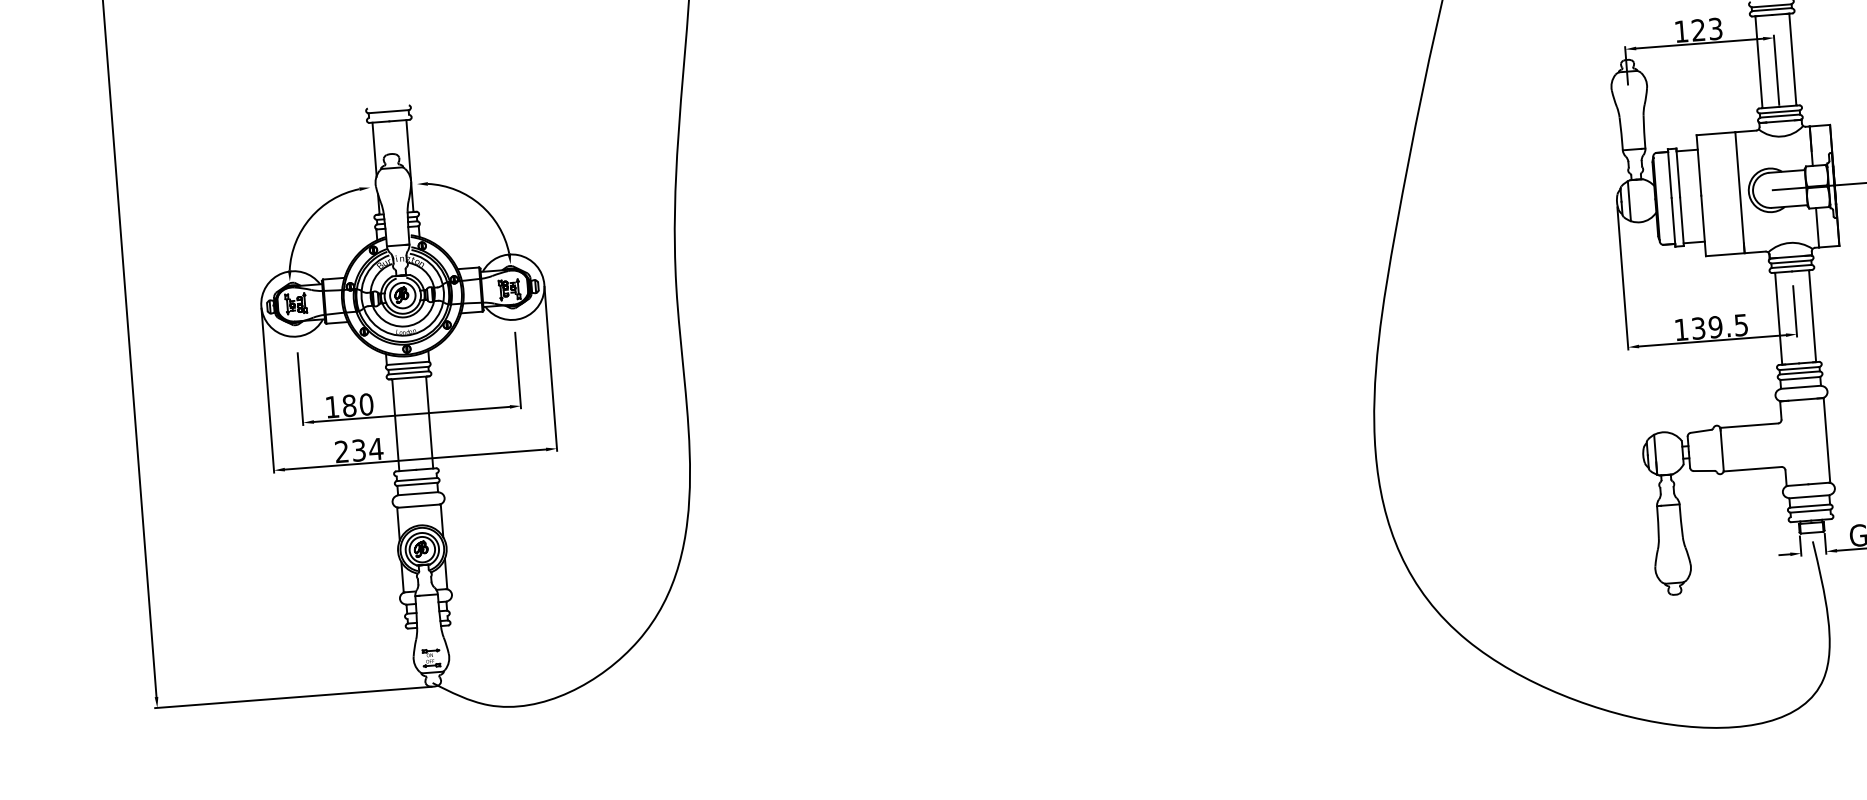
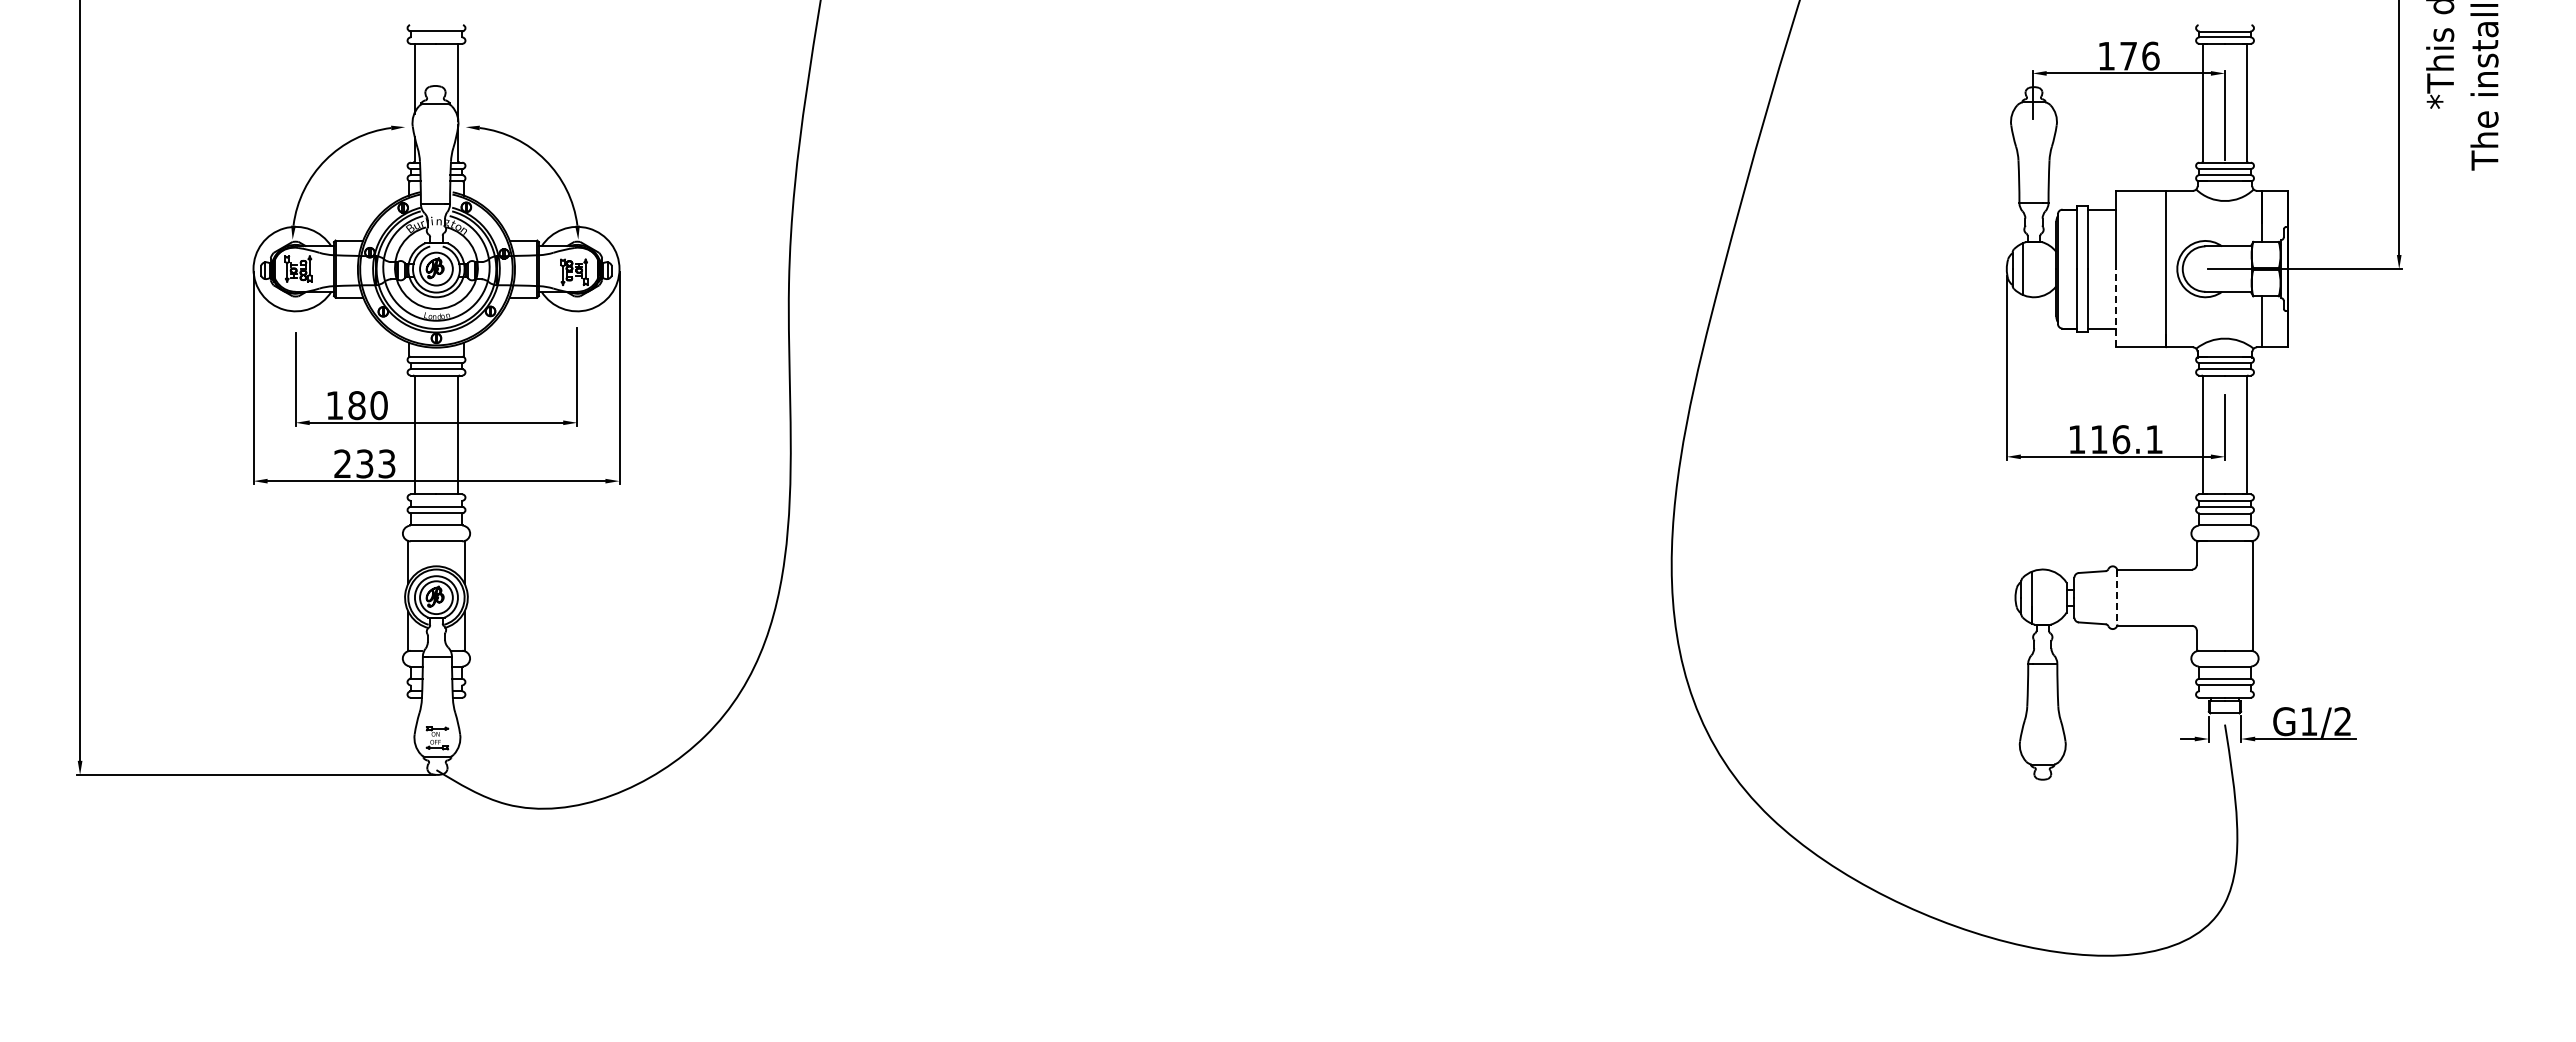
text: (1706, 29) -> (2139, 55), 123 -> 176
line: (1703, 225) -> (2115, 307), solid -> dashed
text: (1719, 326) -> (2126, 439), 139.5 -> 116.1
text: (375, 448) -> (386, 463), 234 -> 233
line: (1722, 450) -> (2117, 598), solid -> dashed

